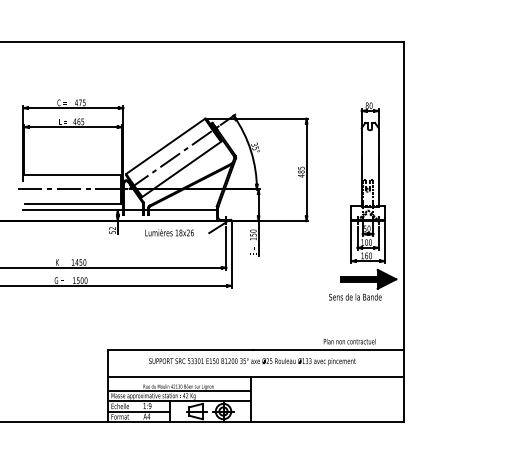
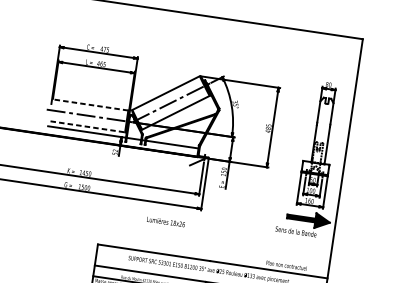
line: (72, 175) -> (90, 105), solid -> dashed
line: (73, 203) -> (88, 126), solid -> dashed
text: (169, 232) -> (166, 221), moved

